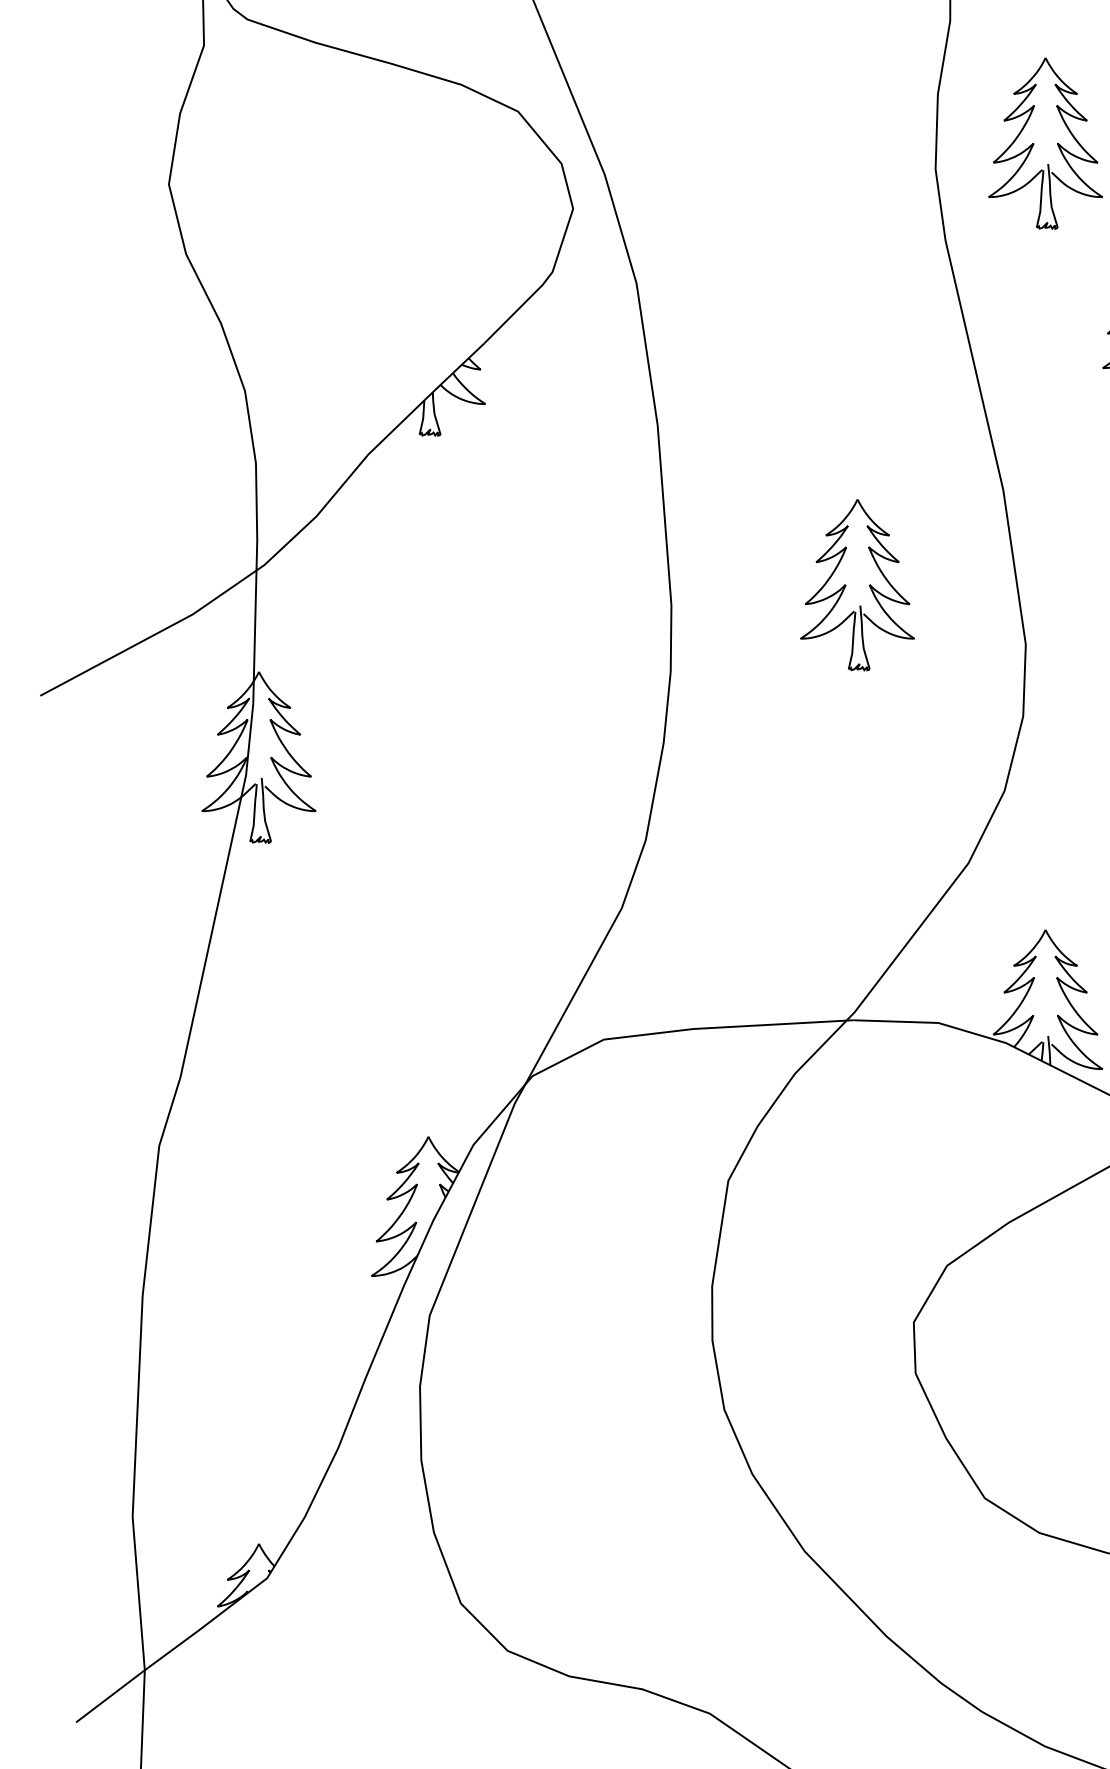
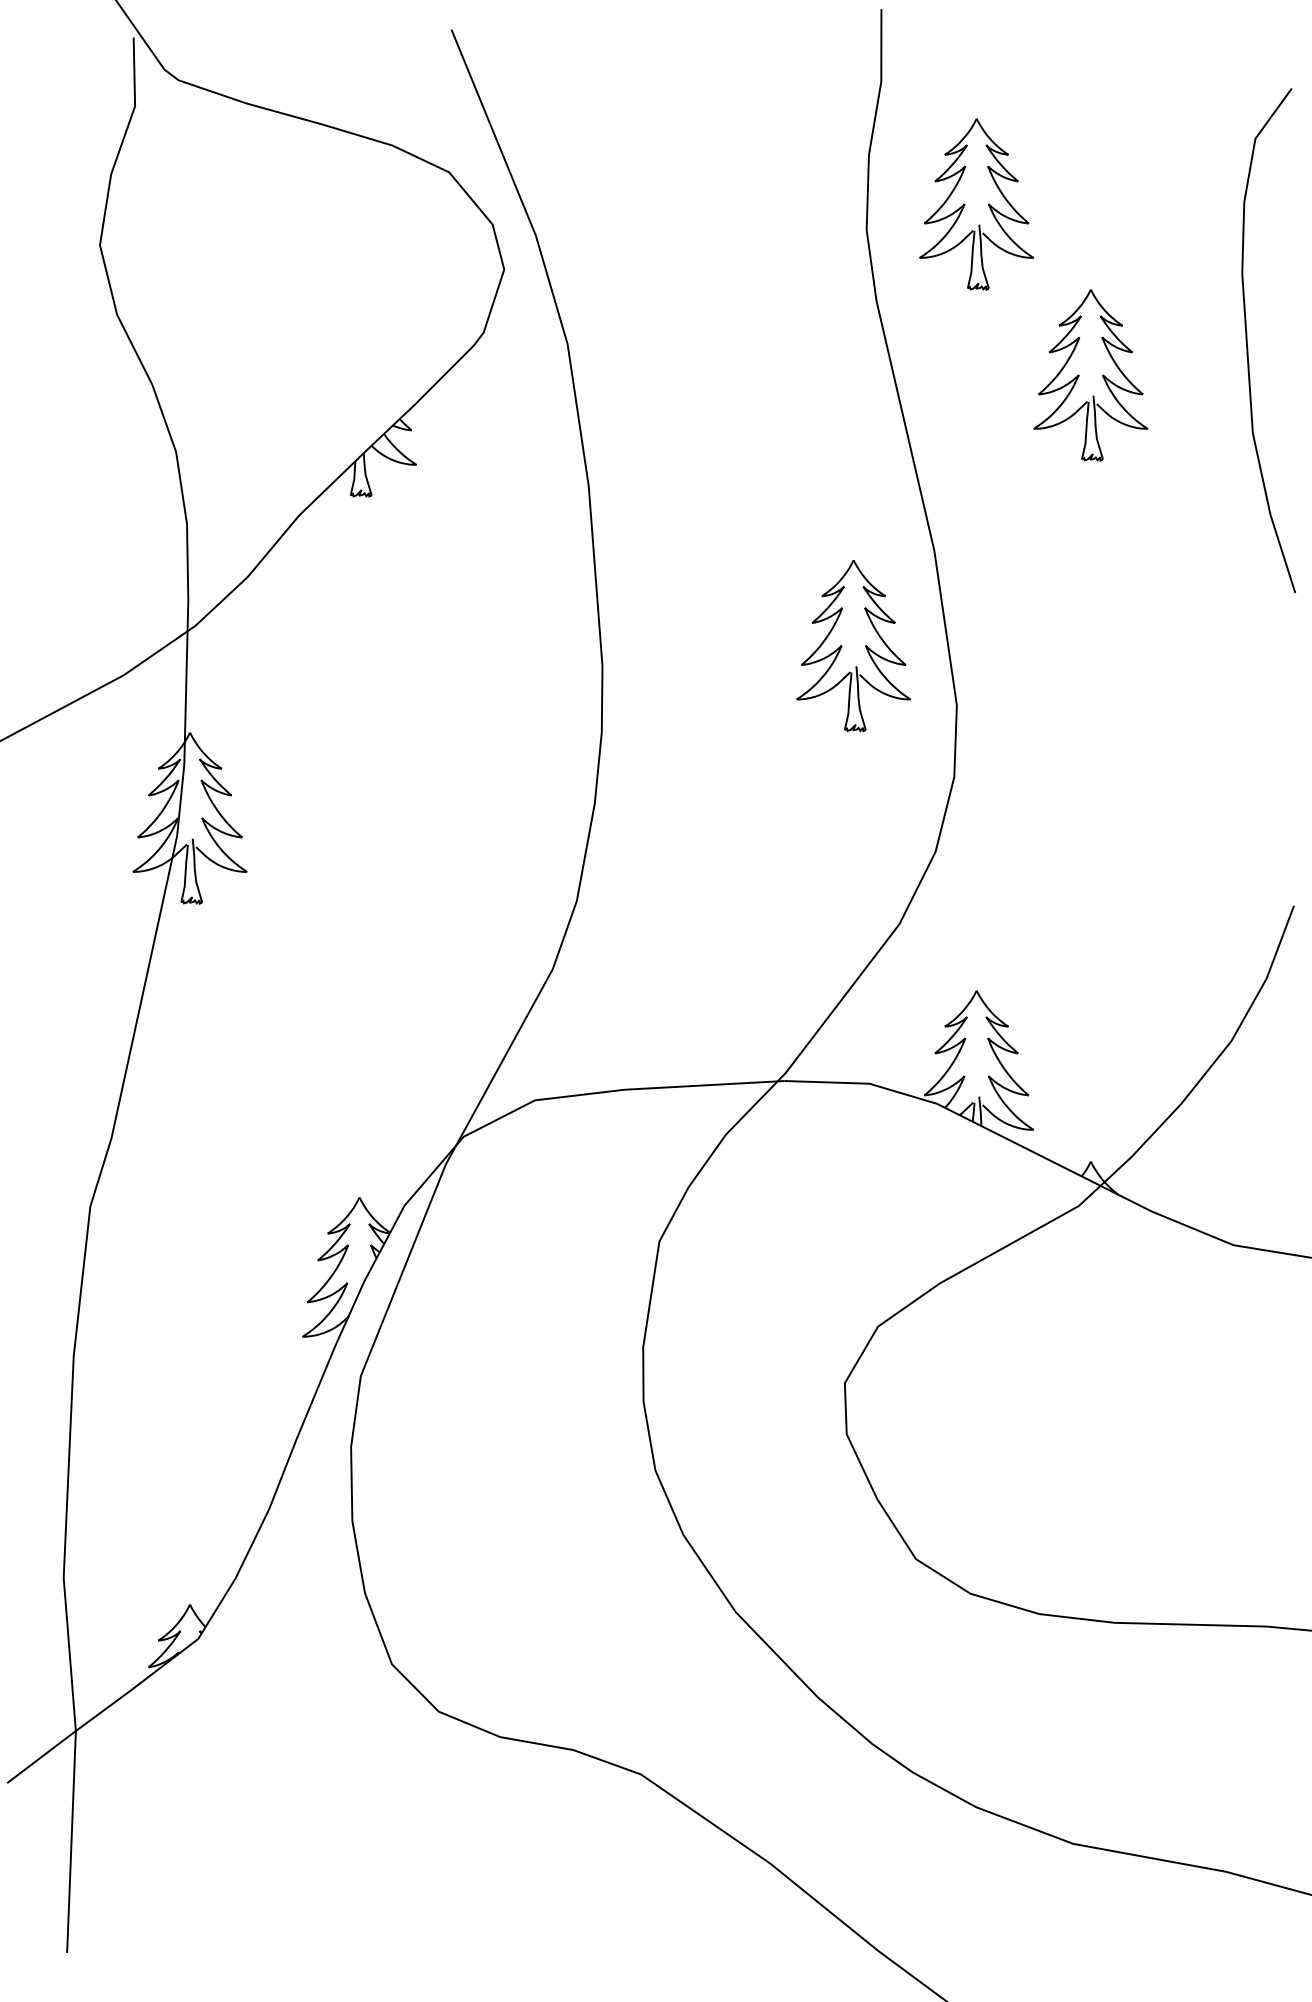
part: (857, 585) -> (853, 646), moved

